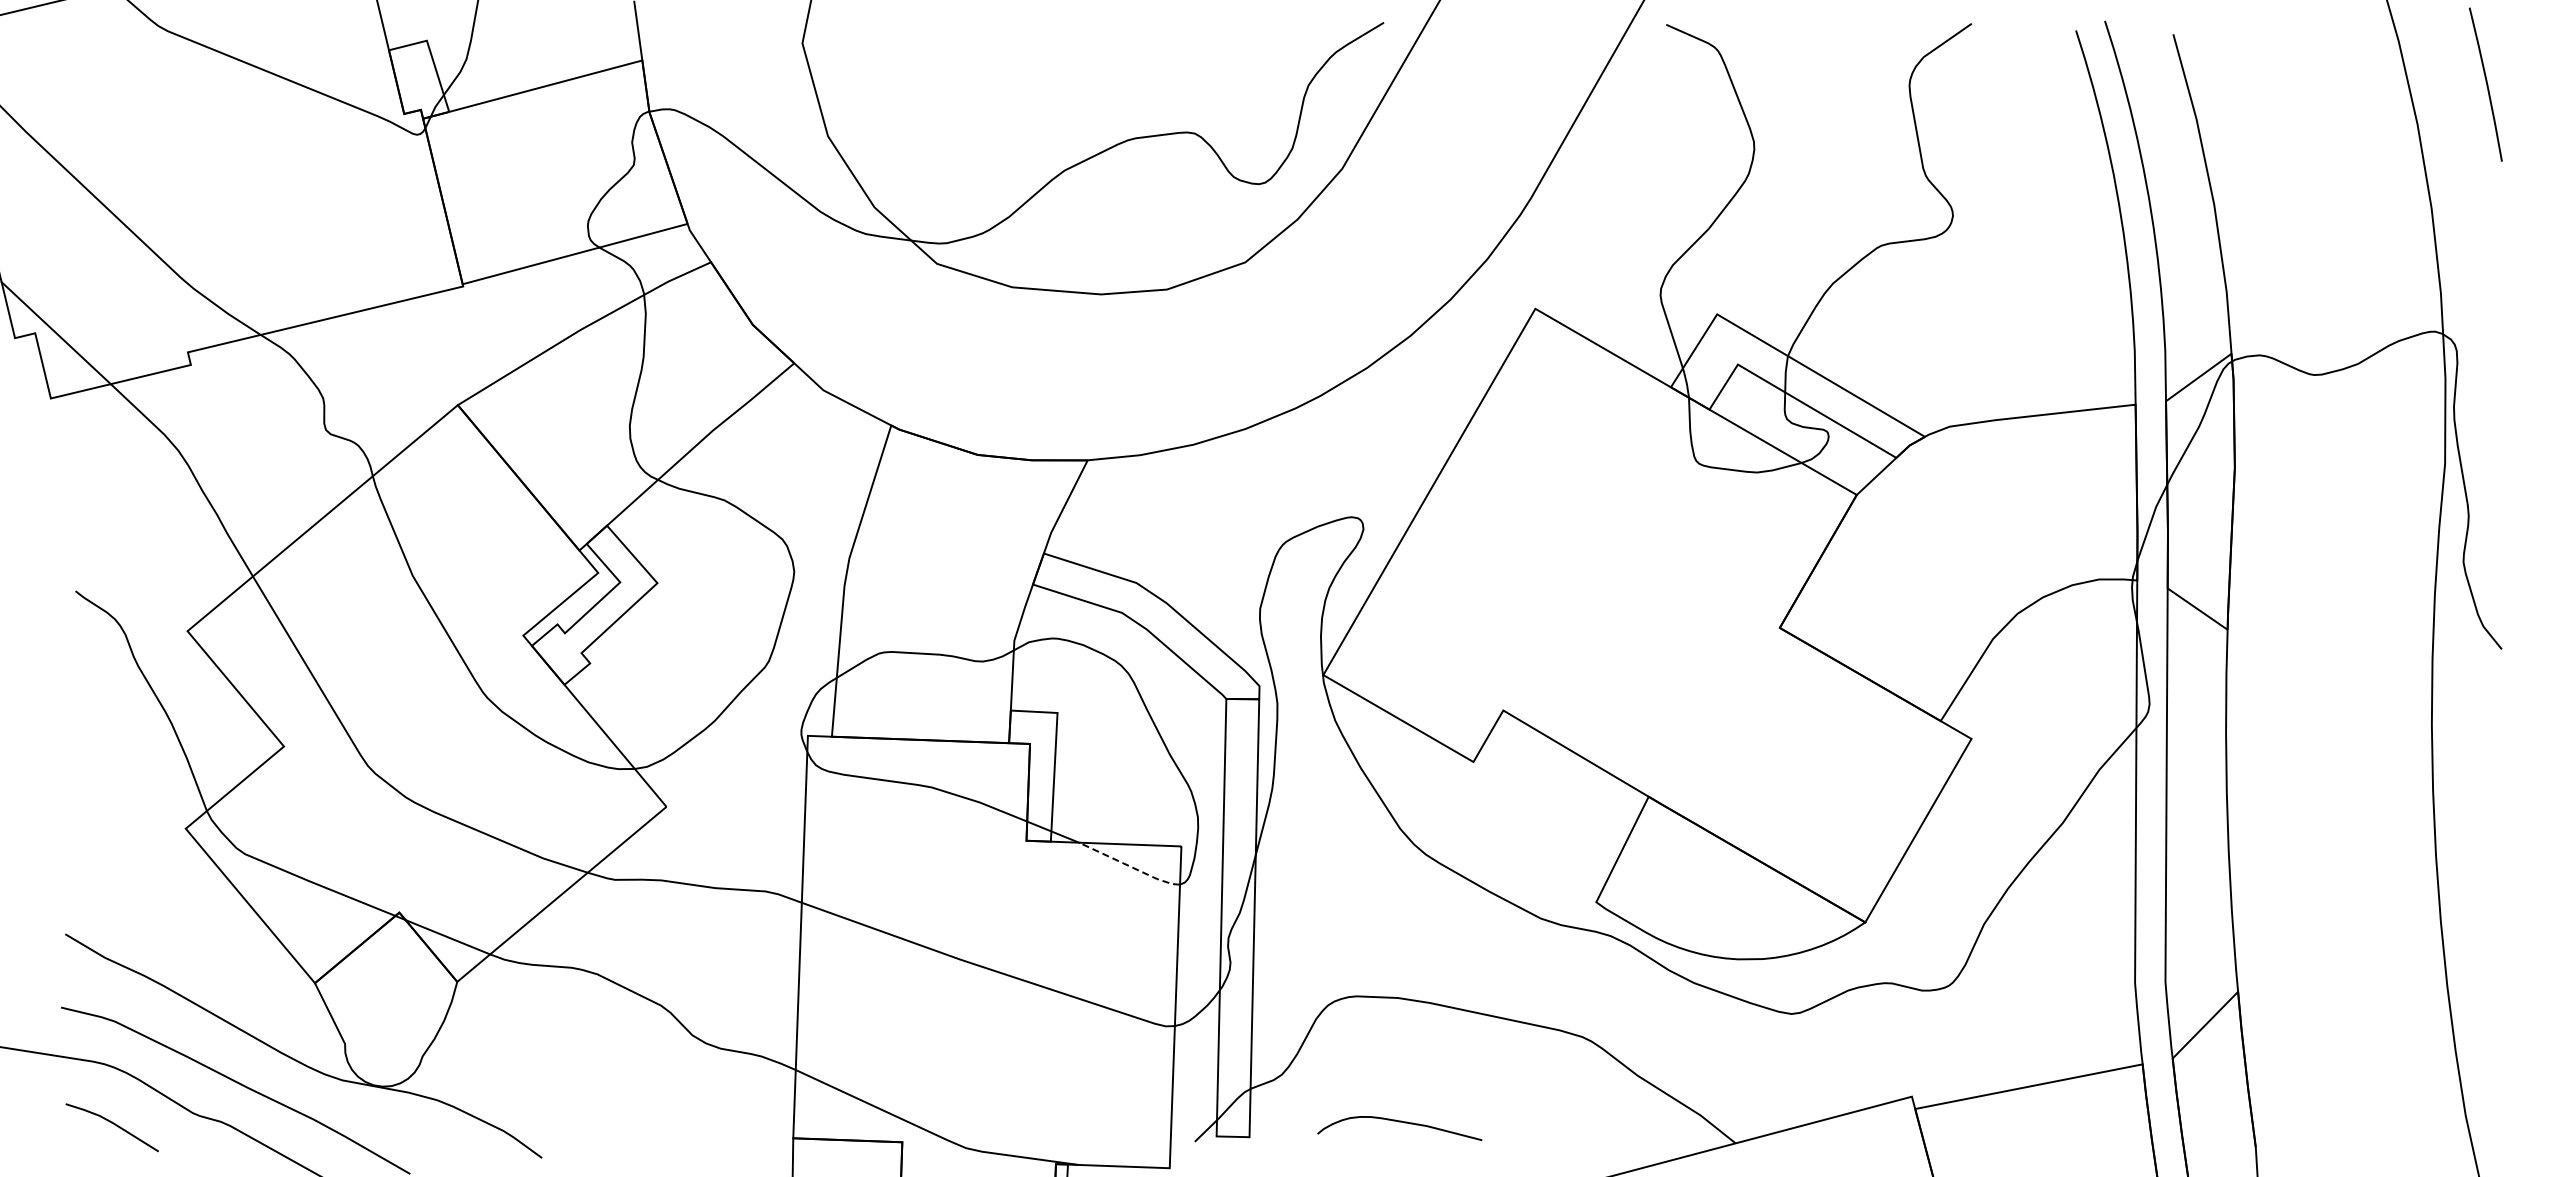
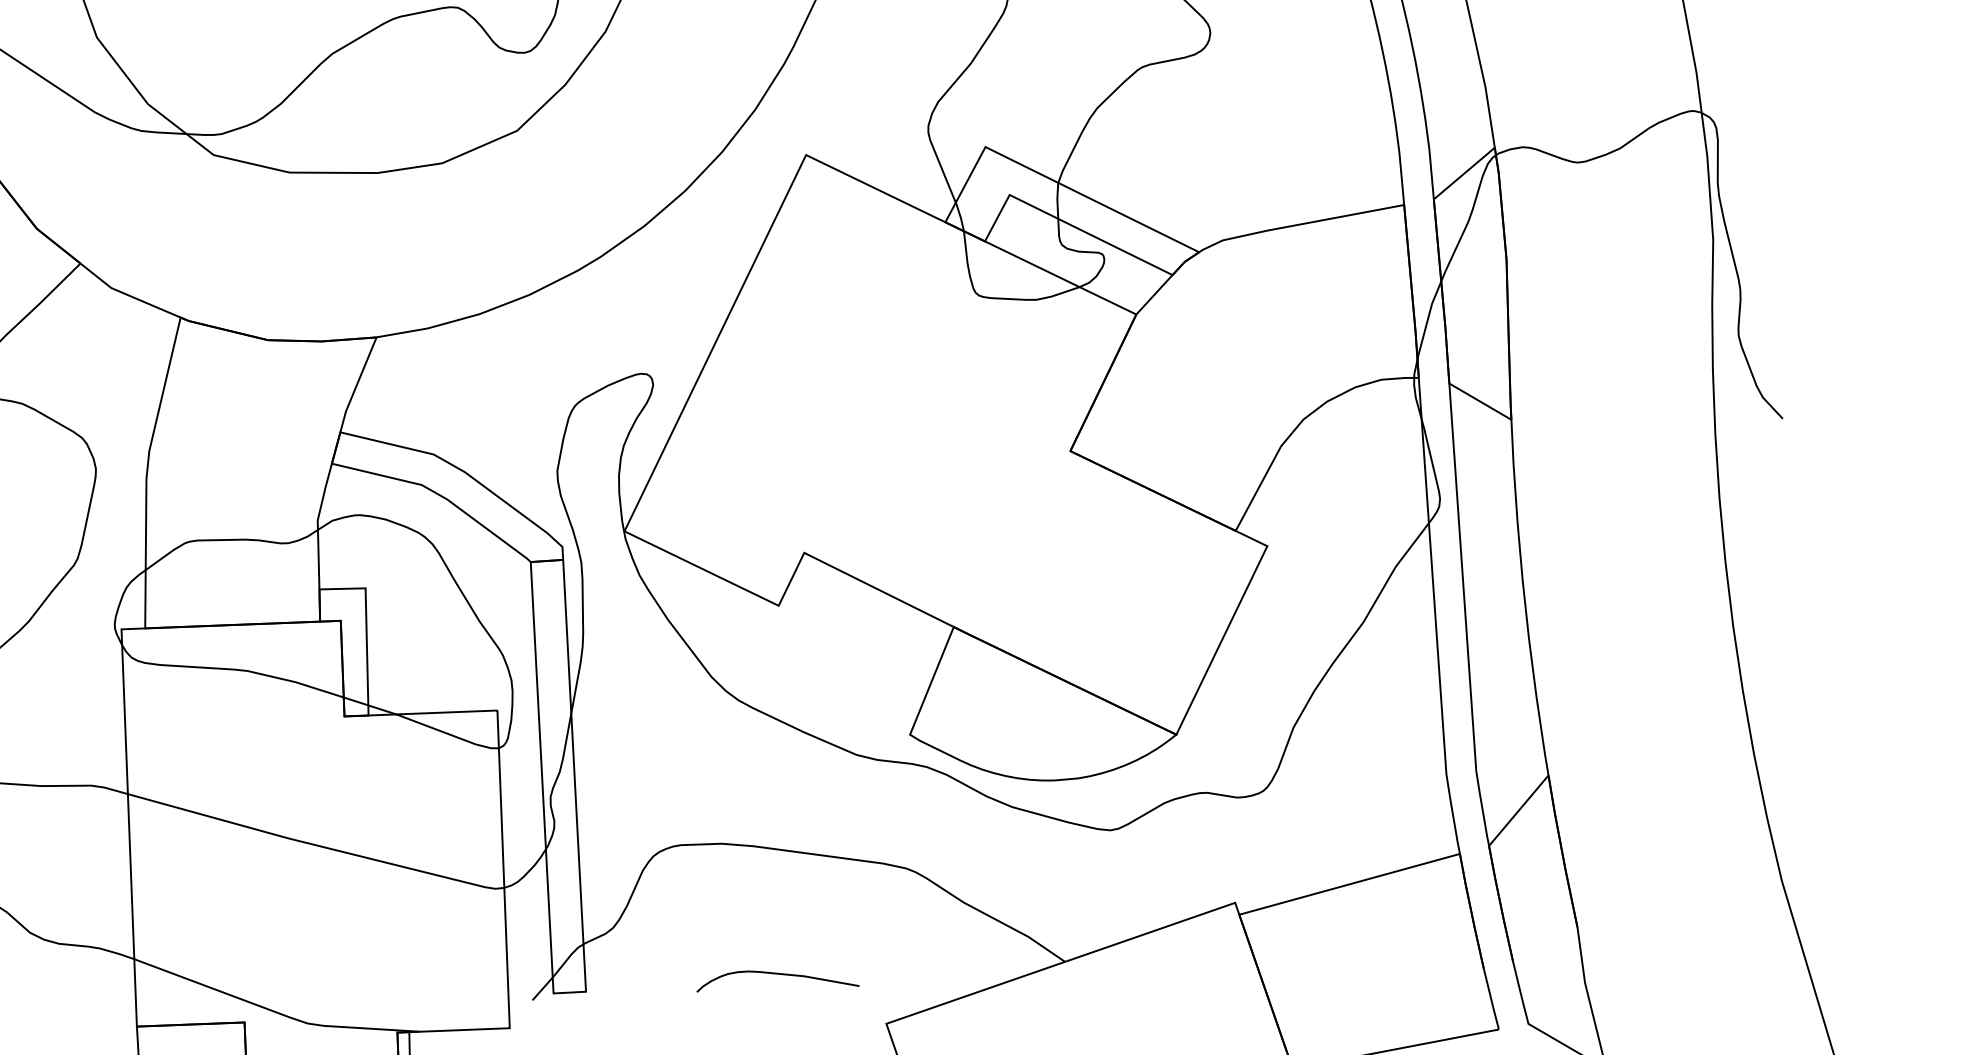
line: (1129, 866) -> (447, 734), dashed -> solid
curve: (1399, 1122) -> (776, 974), moved

